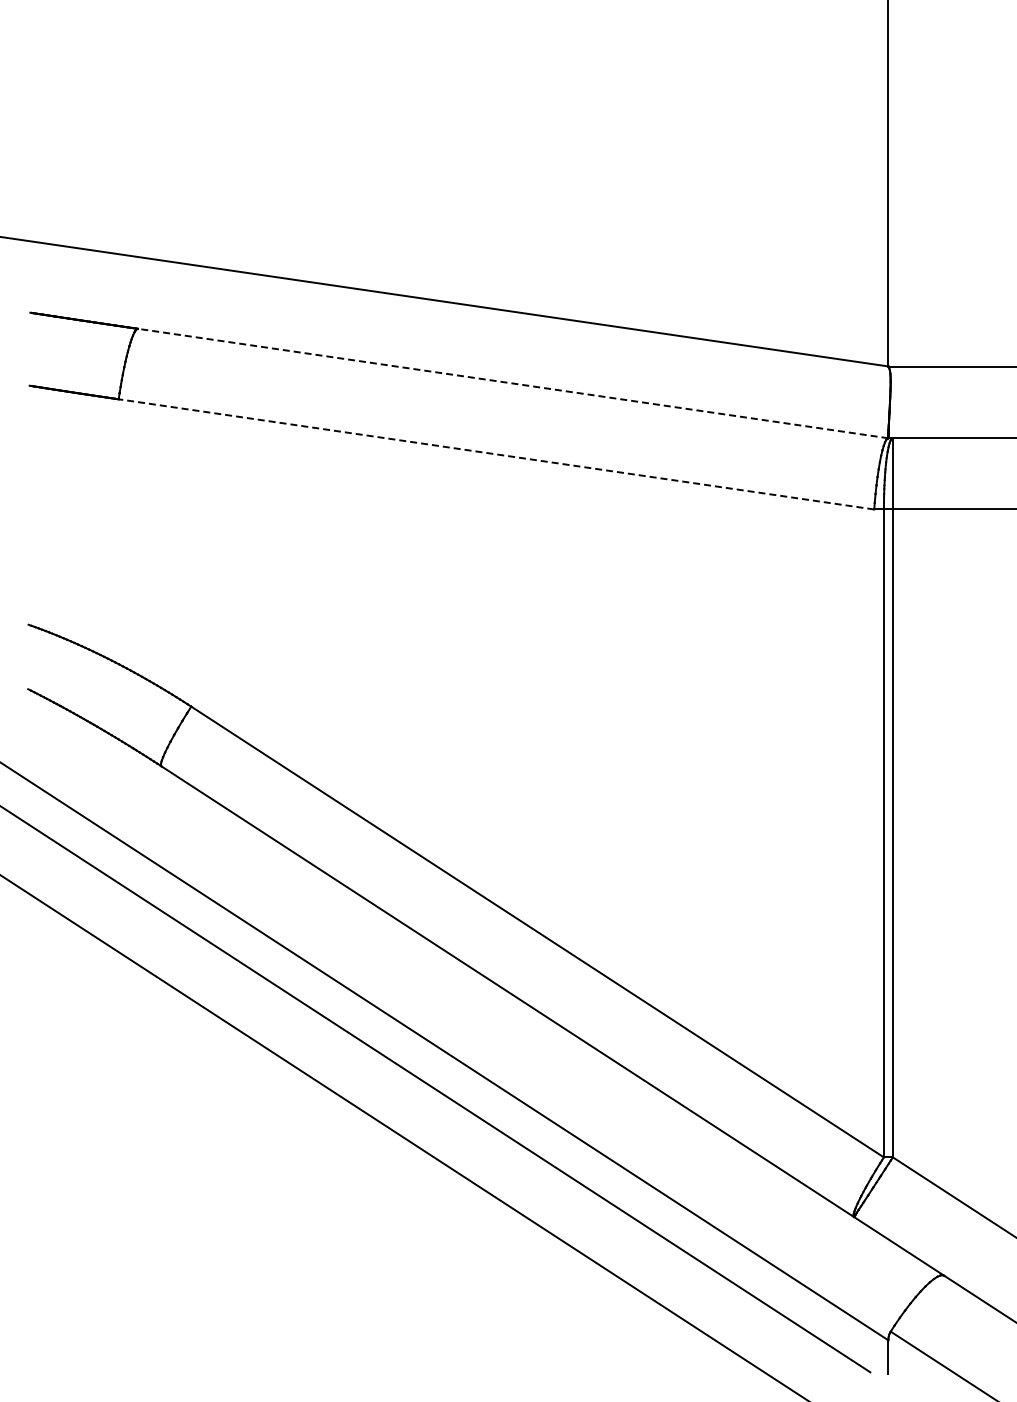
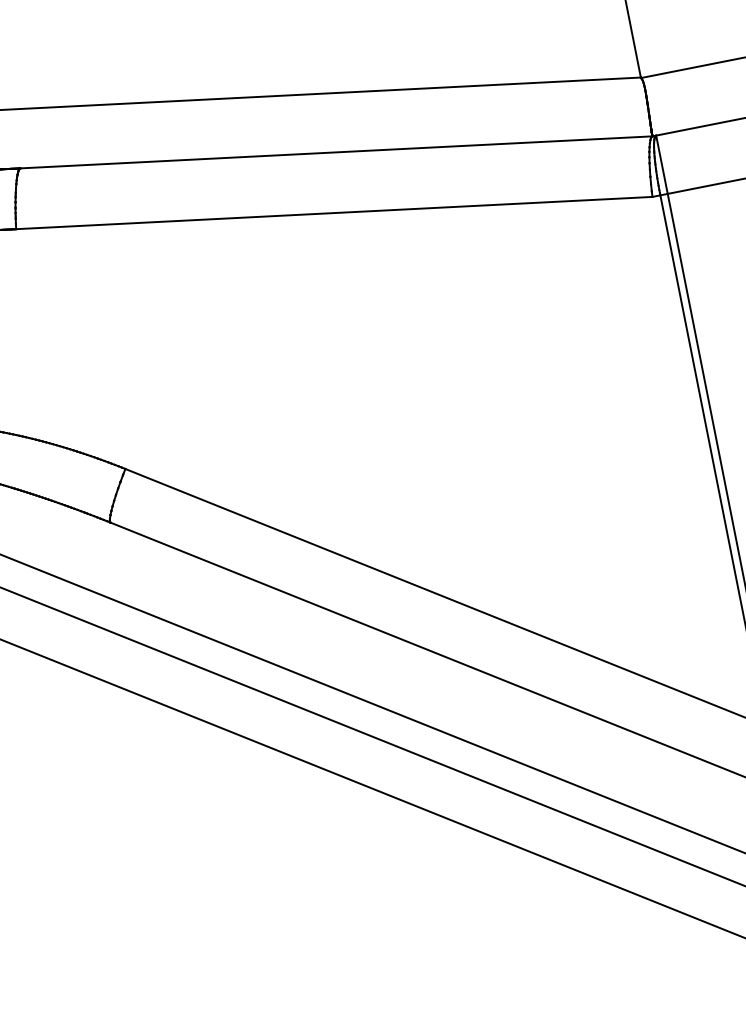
line: (512, 383) -> (335, 152), dashed -> solid
line: (496, 454) -> (334, 213), dashed -> solid

